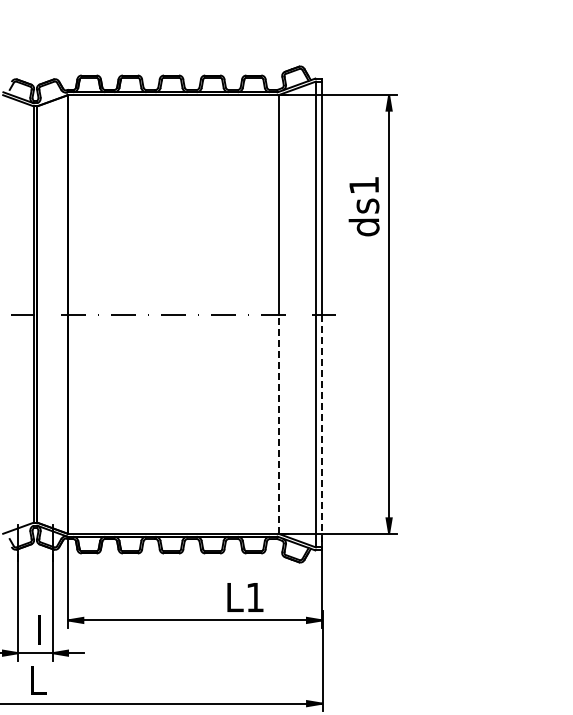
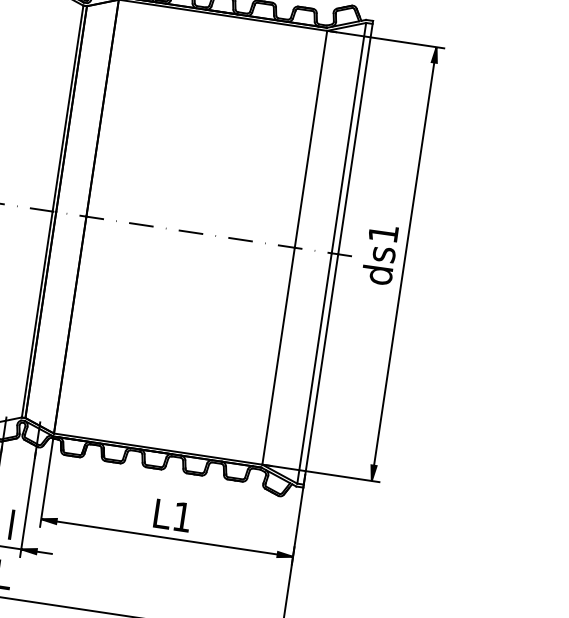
text: (363, 206) -> (379, 254), moved
line: (278, 424) -> (278, 356), dashed -> solid
line: (322, 432) -> (320, 370), dashed -> solid
text: (245, 597) -> (172, 515), moved

